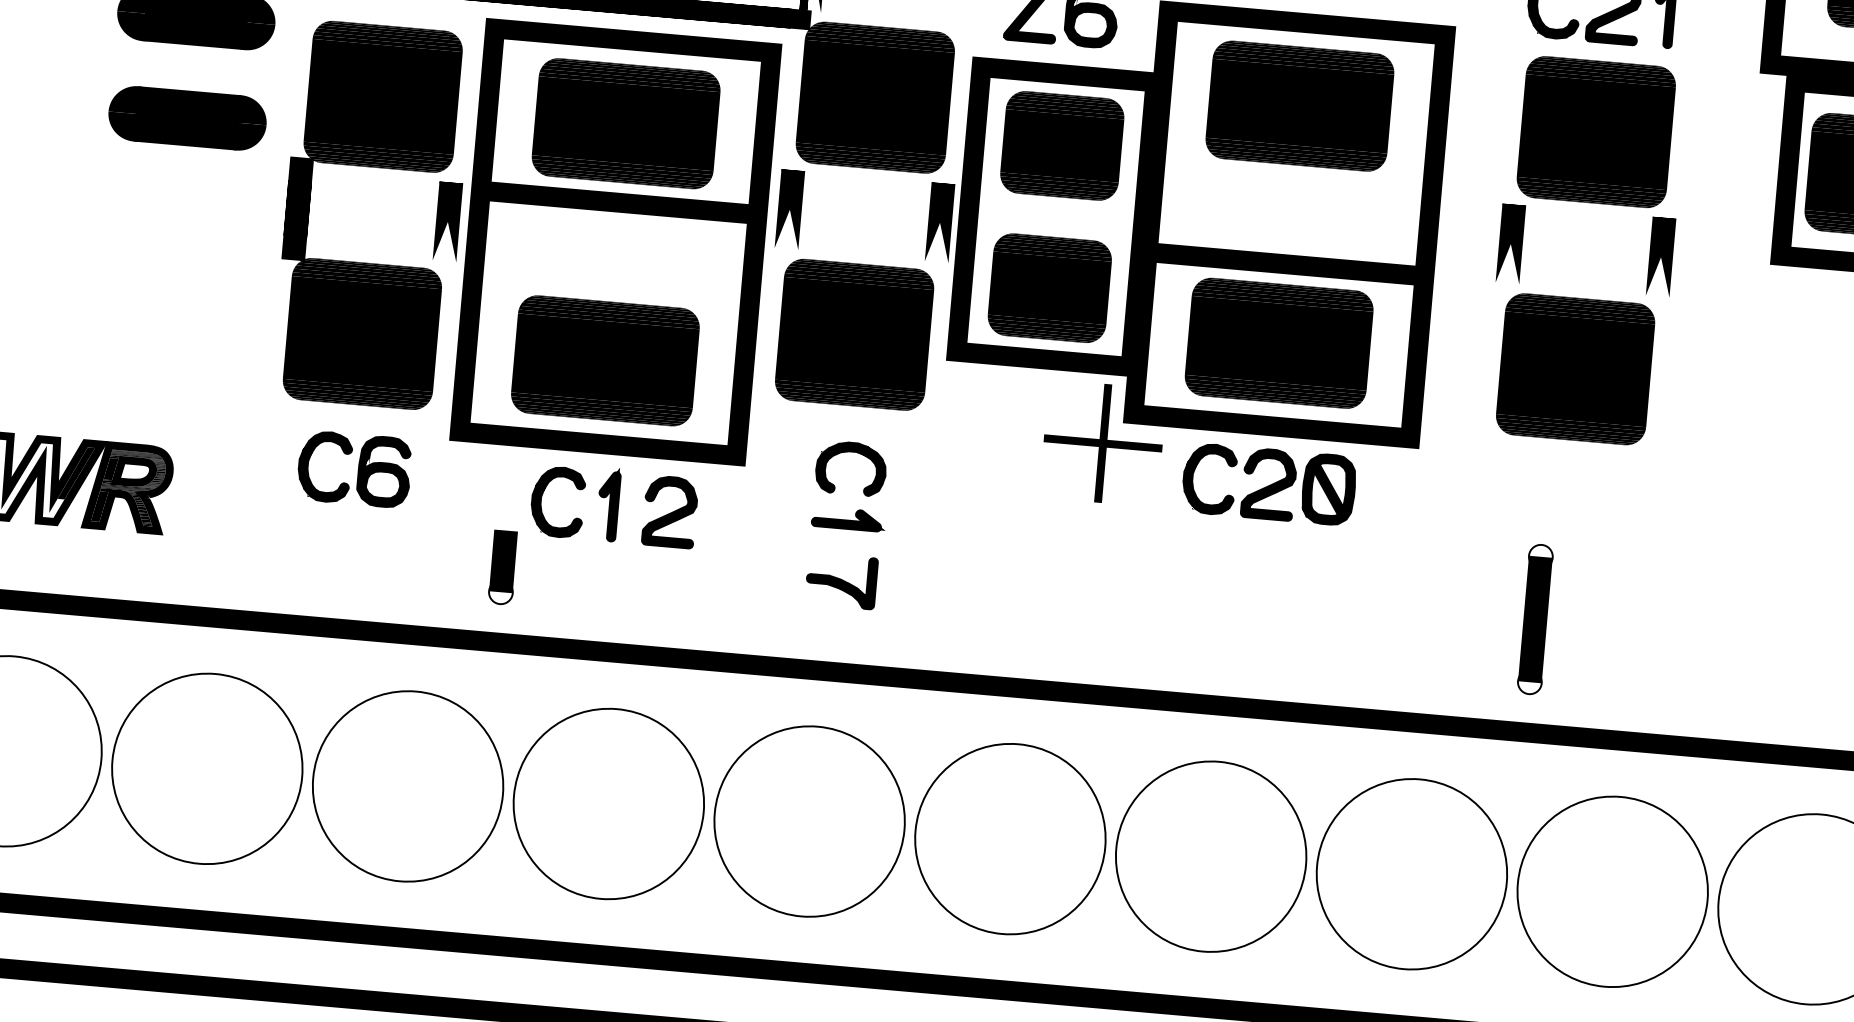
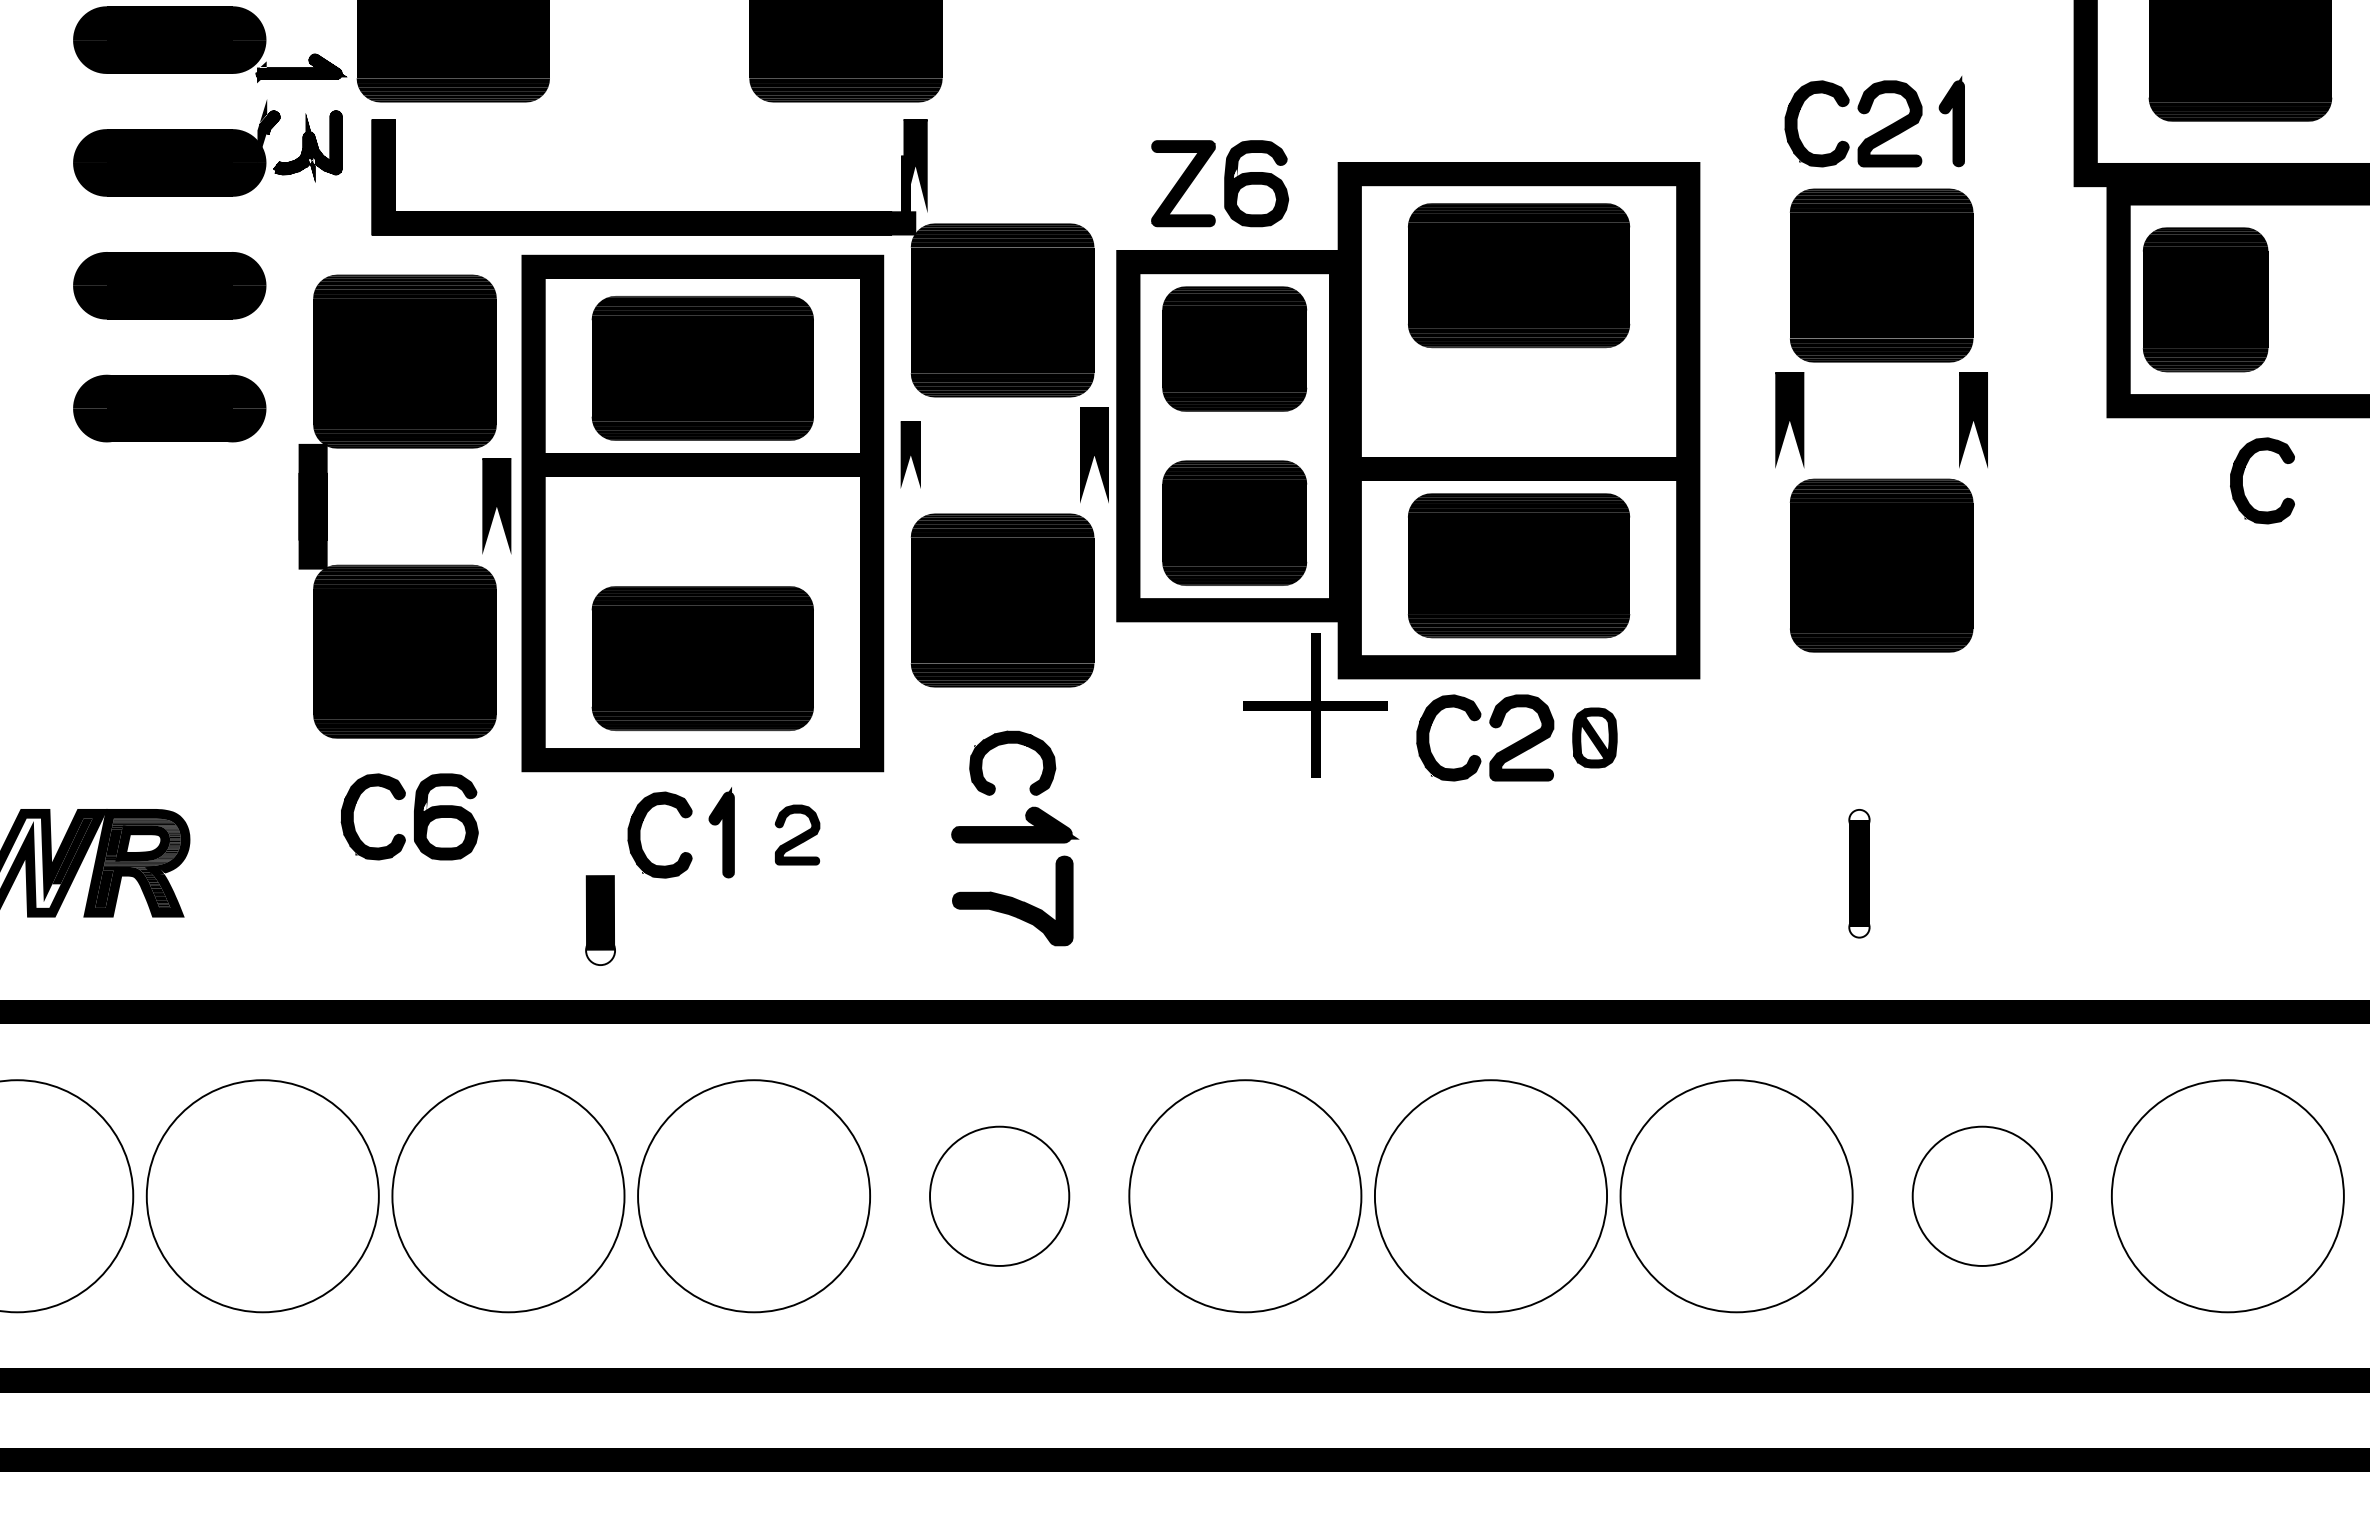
part: (789, 208) -> (910, 454), size x0.7
part: (1328, 489) -> (1594, 737), size x0.7
part: (670, 511) -> (797, 834), size x0.7
part: (848, 518) -> (1014, 824), size x1.4
part: (841, 580) -> (1012, 900), size x1.4
part: (1535, 619) -> (1859, 873), size x0.7
part: (809, 821) -> (999, 1196), size x0.6
part: (1612, 892) -> (1982, 1196), size x0.6

